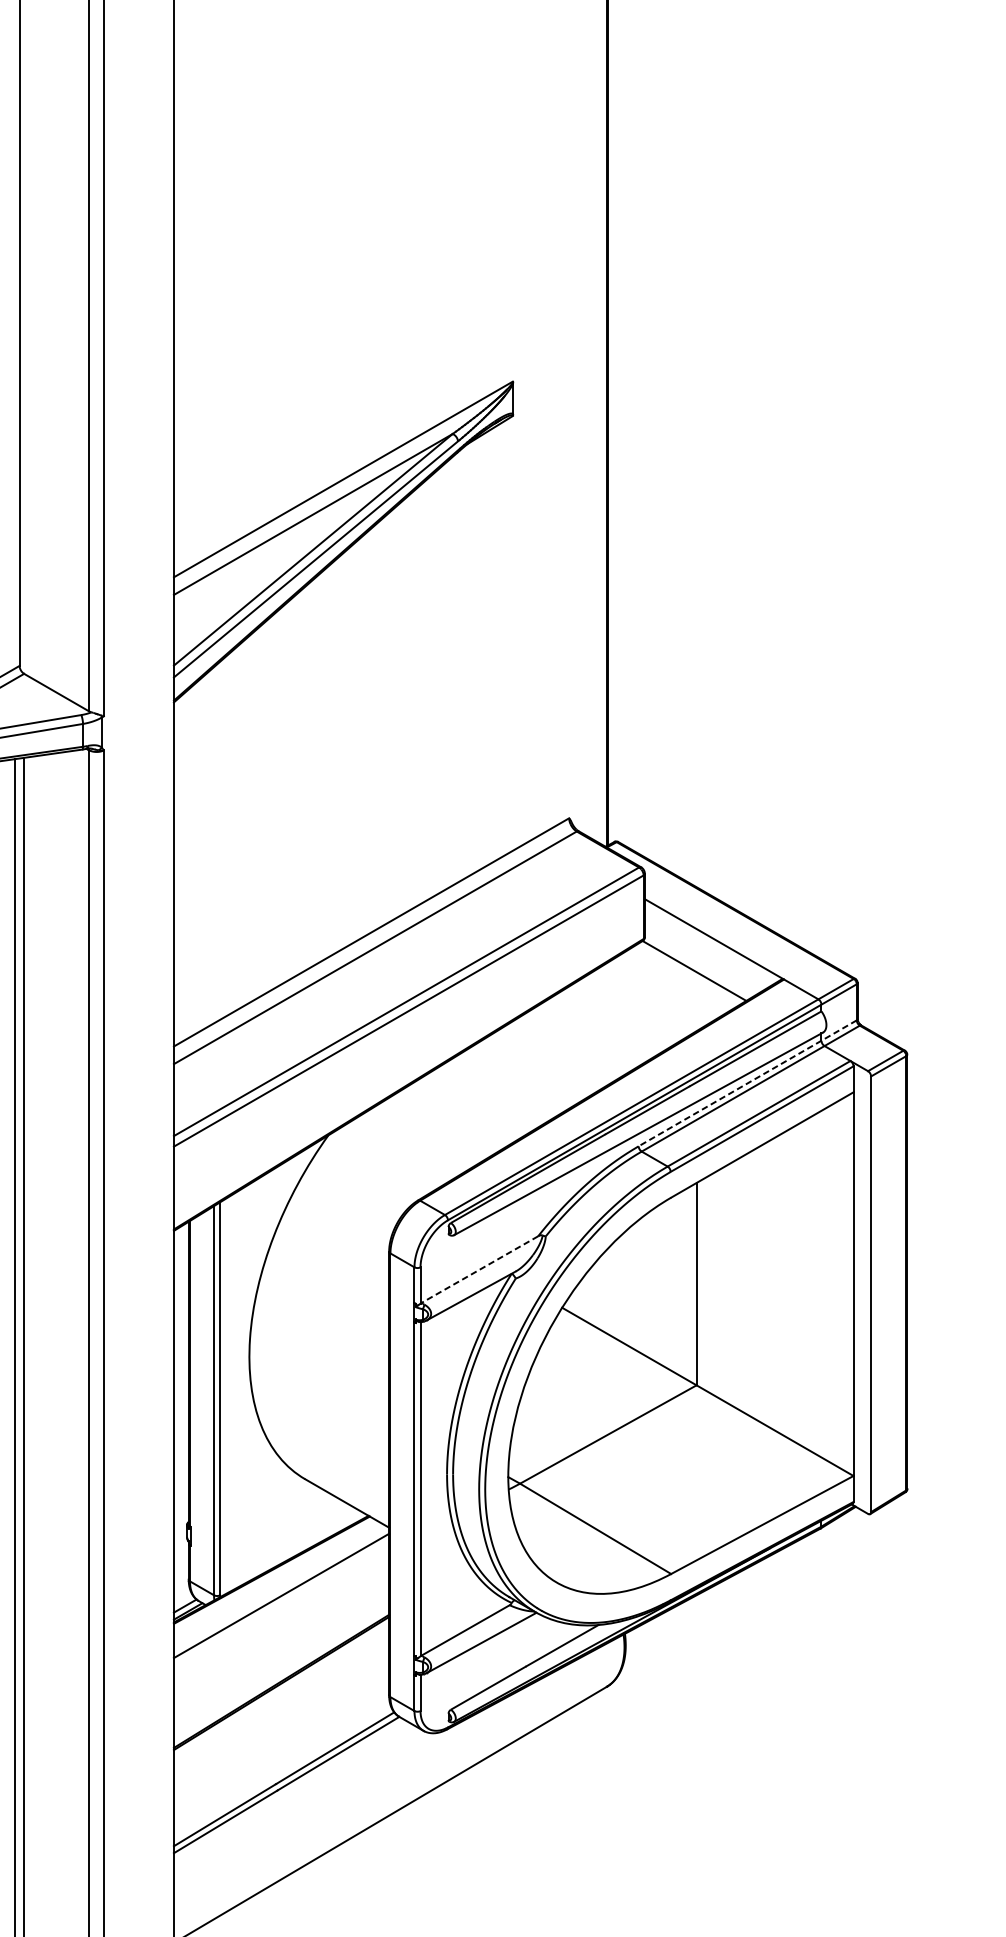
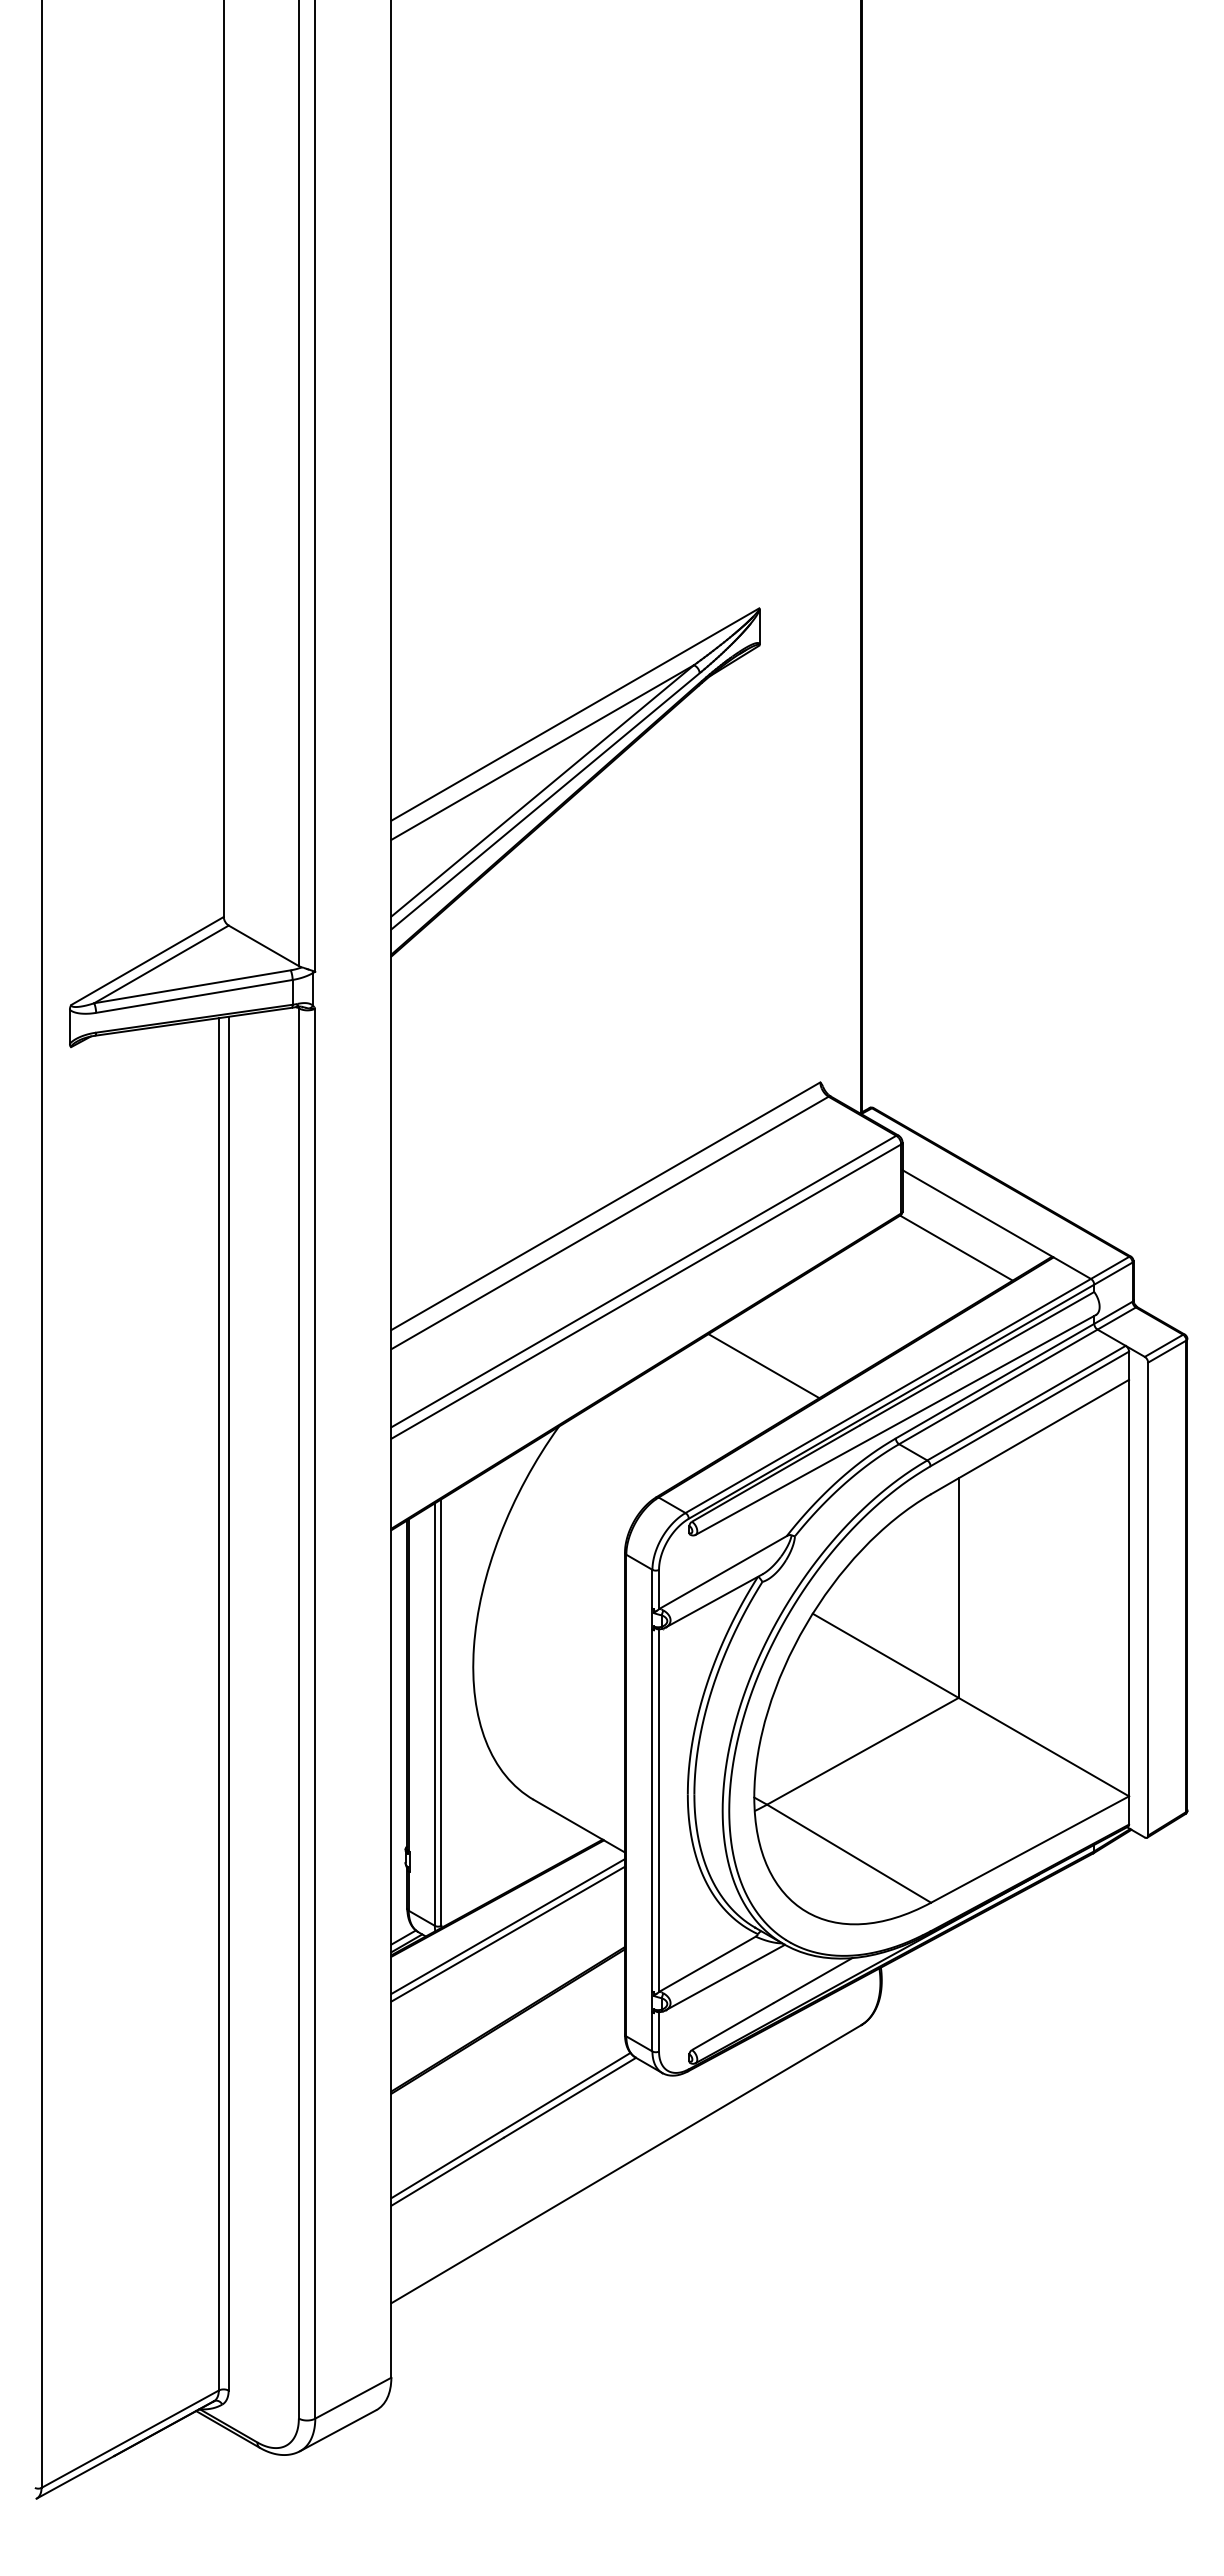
line: (516, 1080) -> (763, 1366), added
line: (748, 1083) -> (1014, 1370), dashed -> solid
line: (479, 1269) -> (722, 1572), dashed -> solid
line: (280, 1602) -> (507, 1933), added

